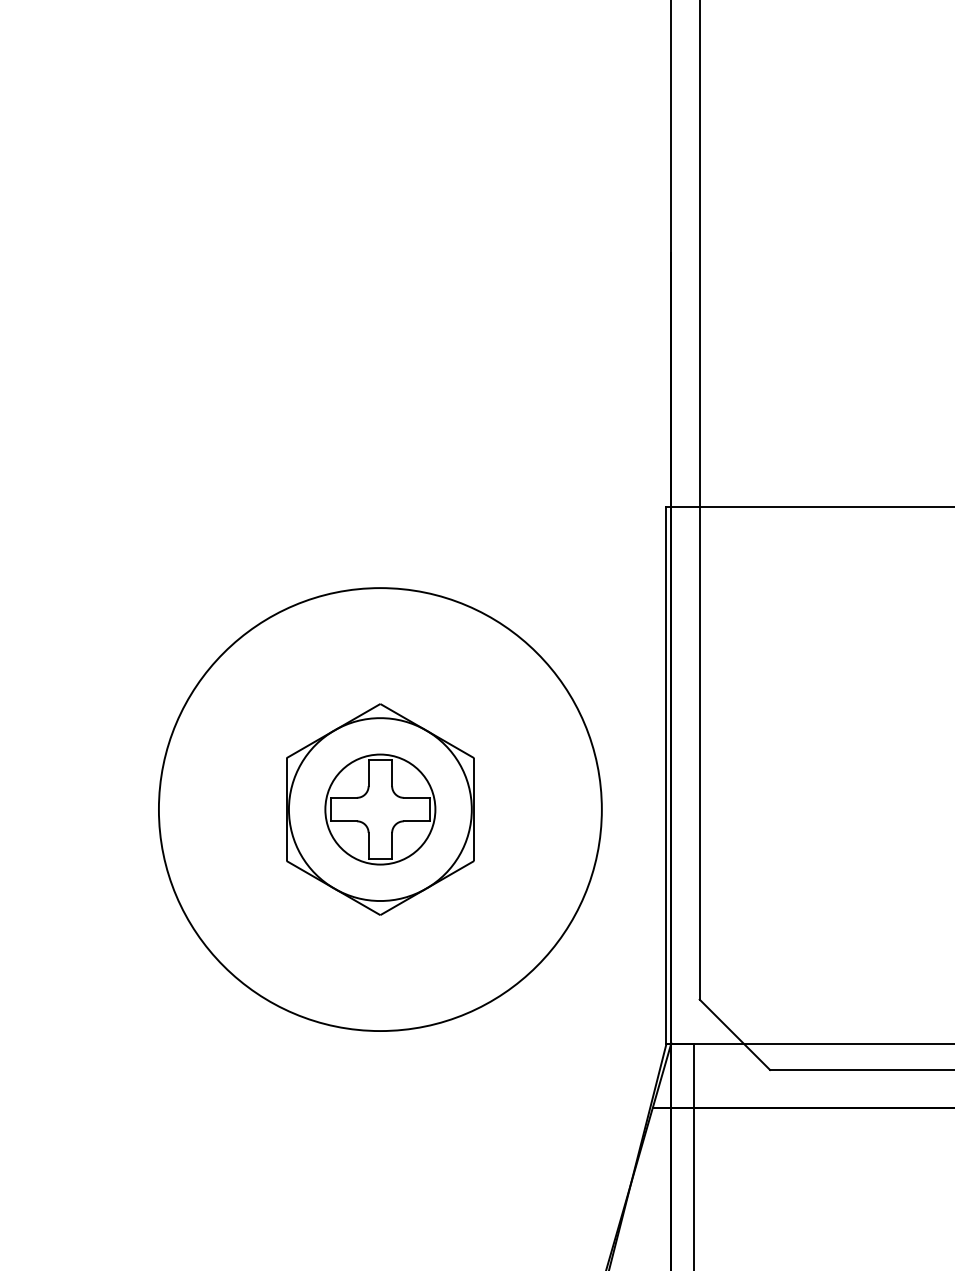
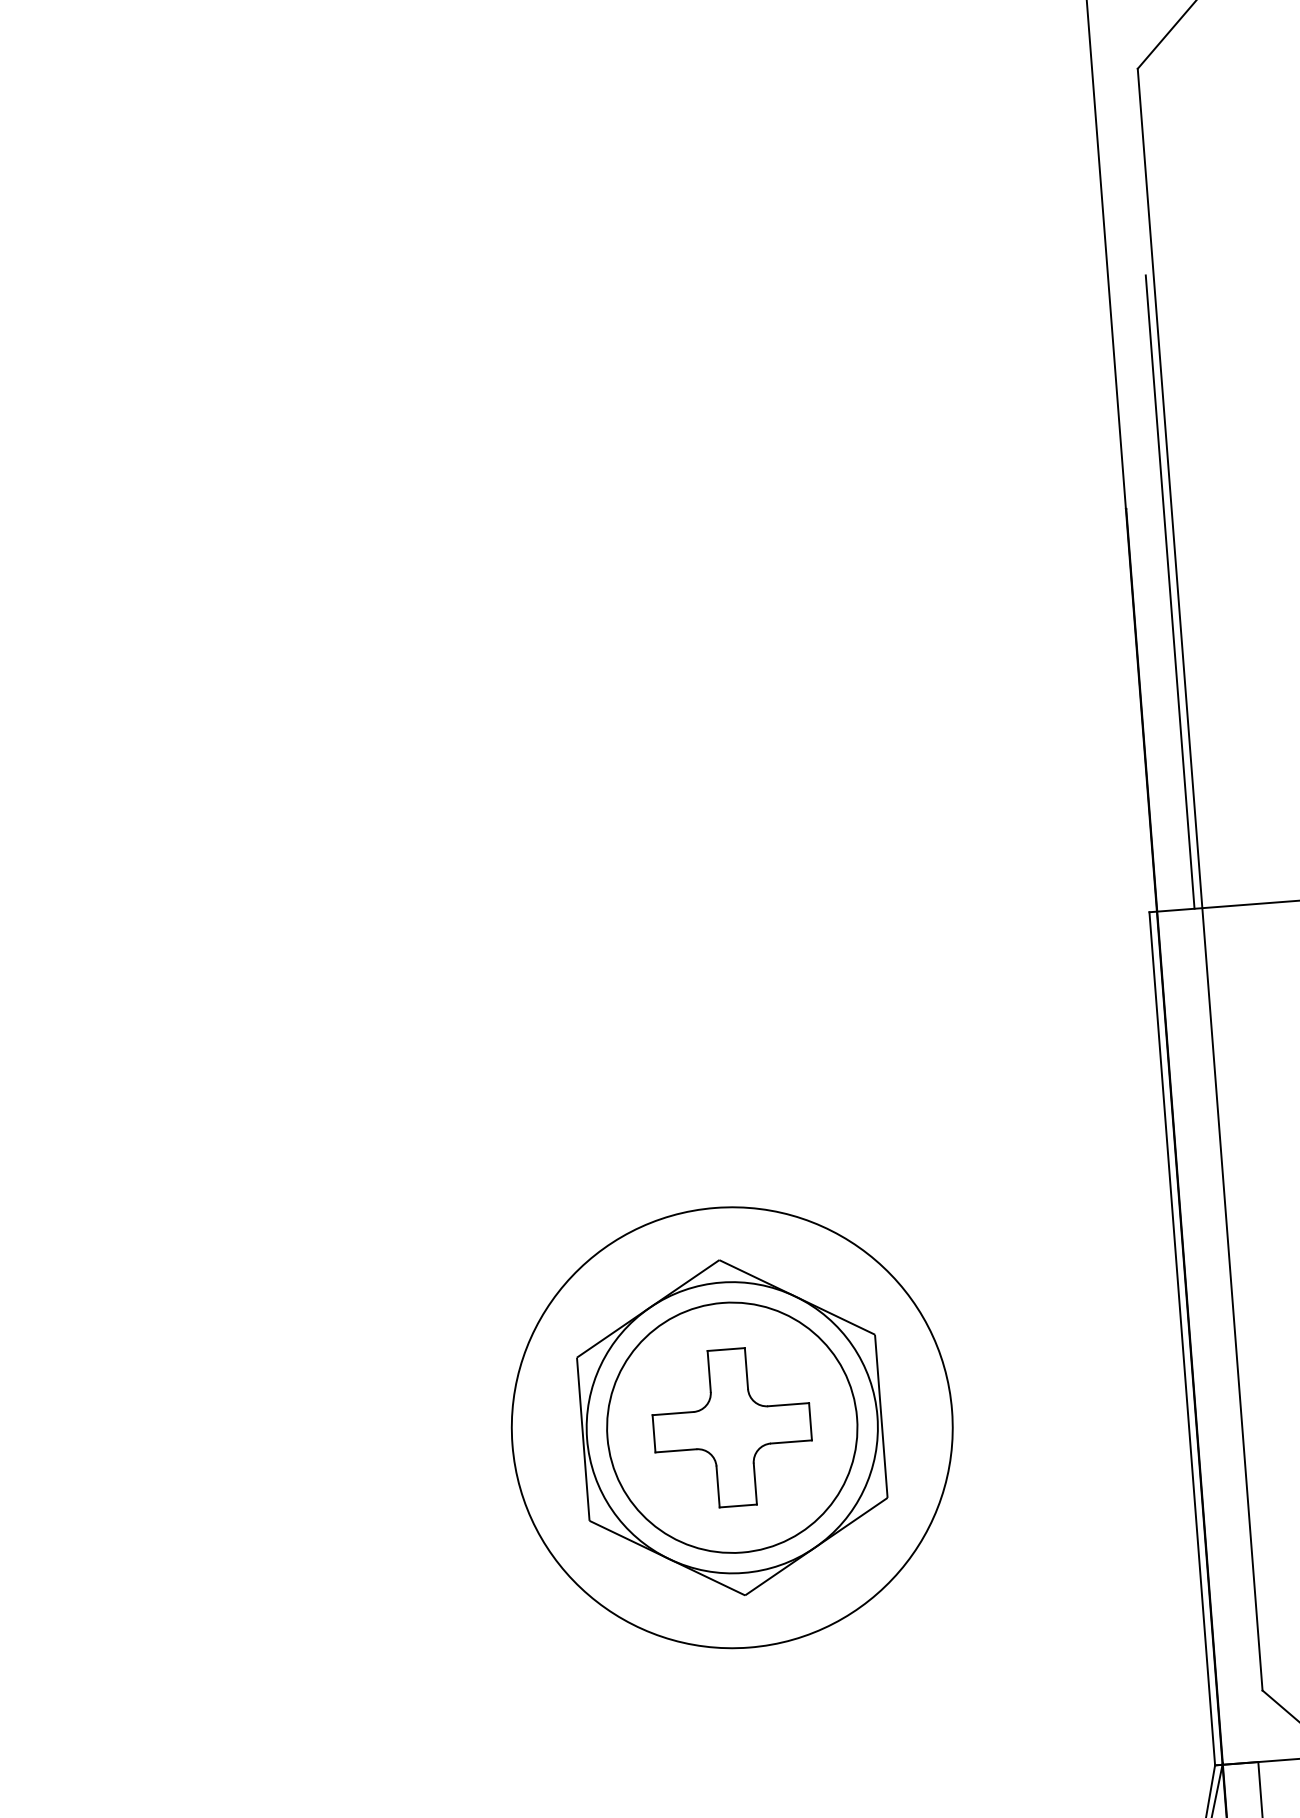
line: (694, 307) -> (1169, 592), added
circle: (379, 809) -> (730, 1427), size x0.62
circle: (379, 809) -> (730, 1427), size x1.43

